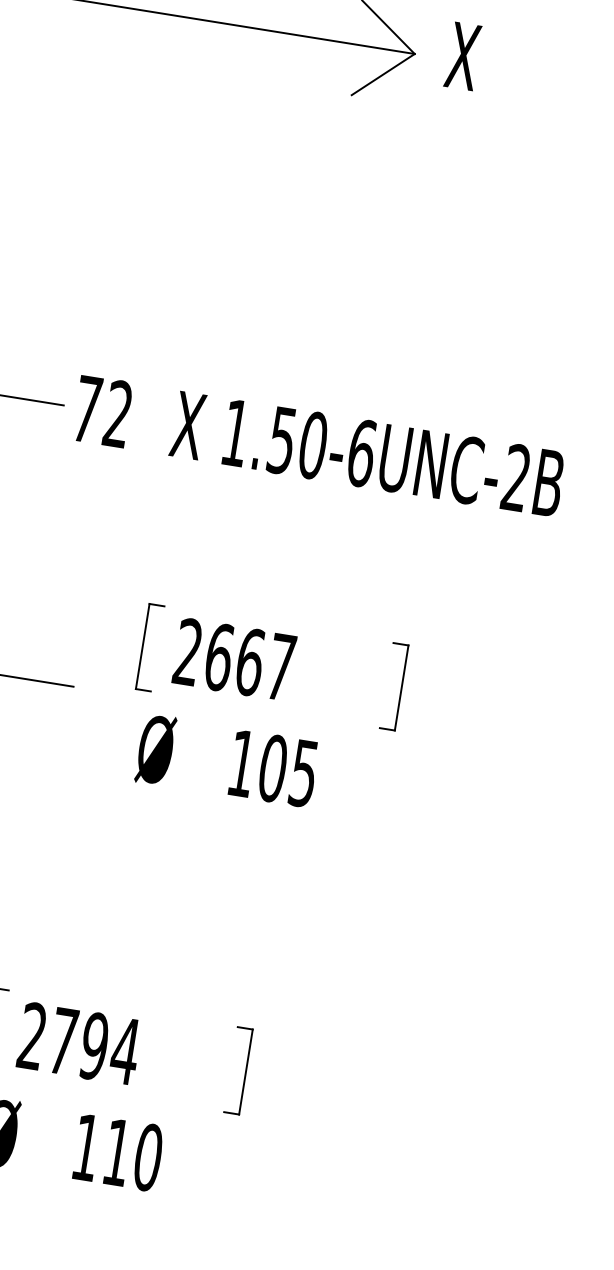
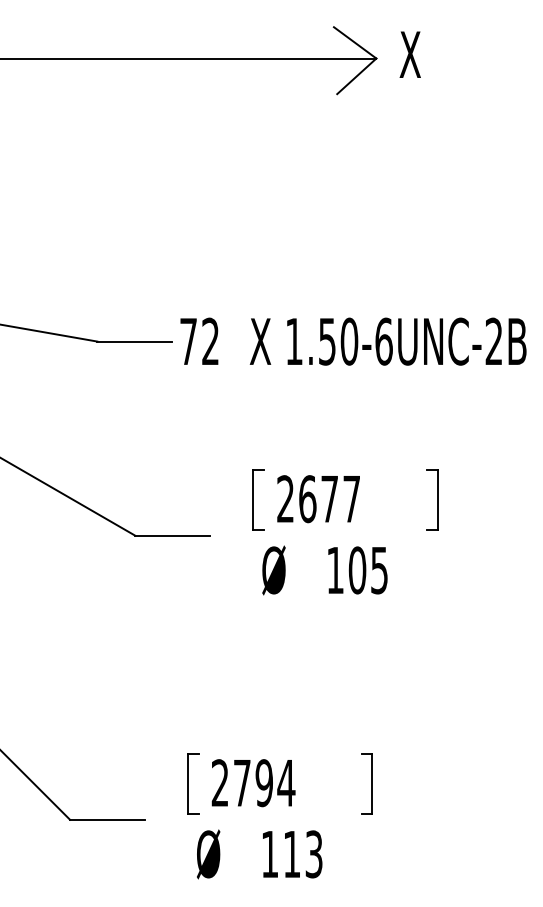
text: (249, 662) -> (329, 499), 2667 -> 2677
text: (147, 1157) -> (313, 854), 110 -> 113

